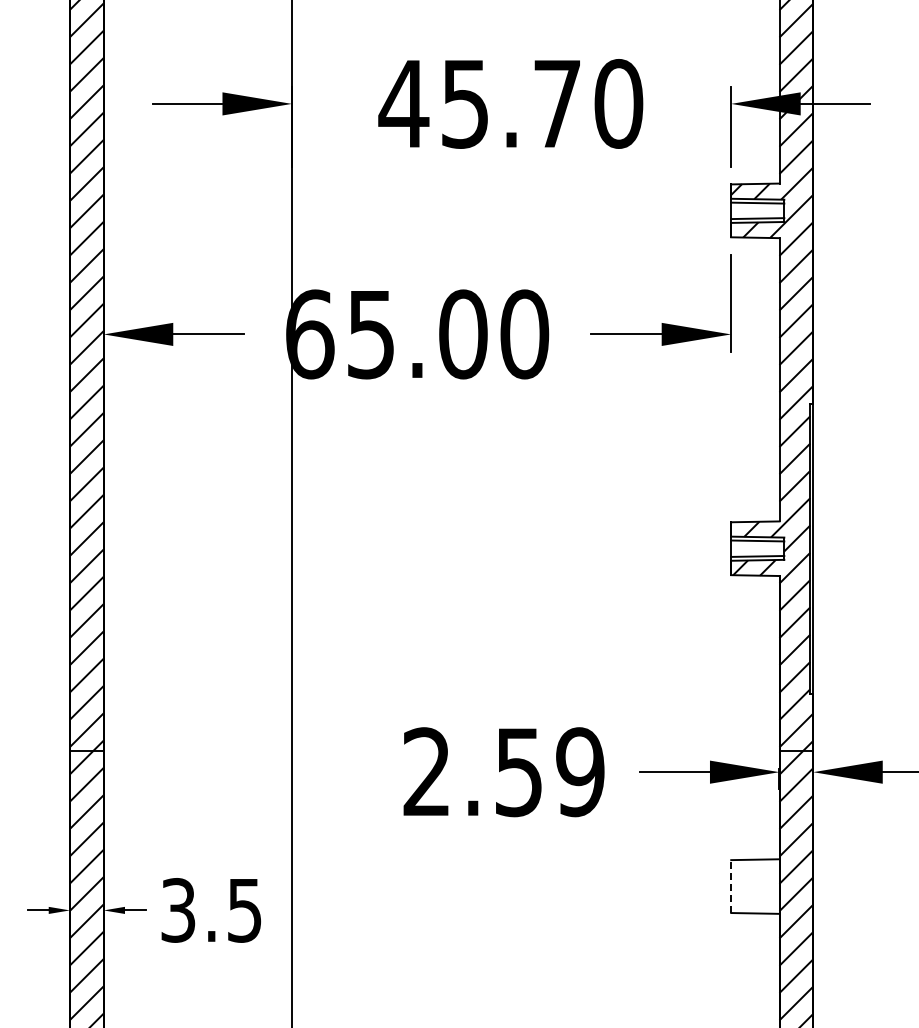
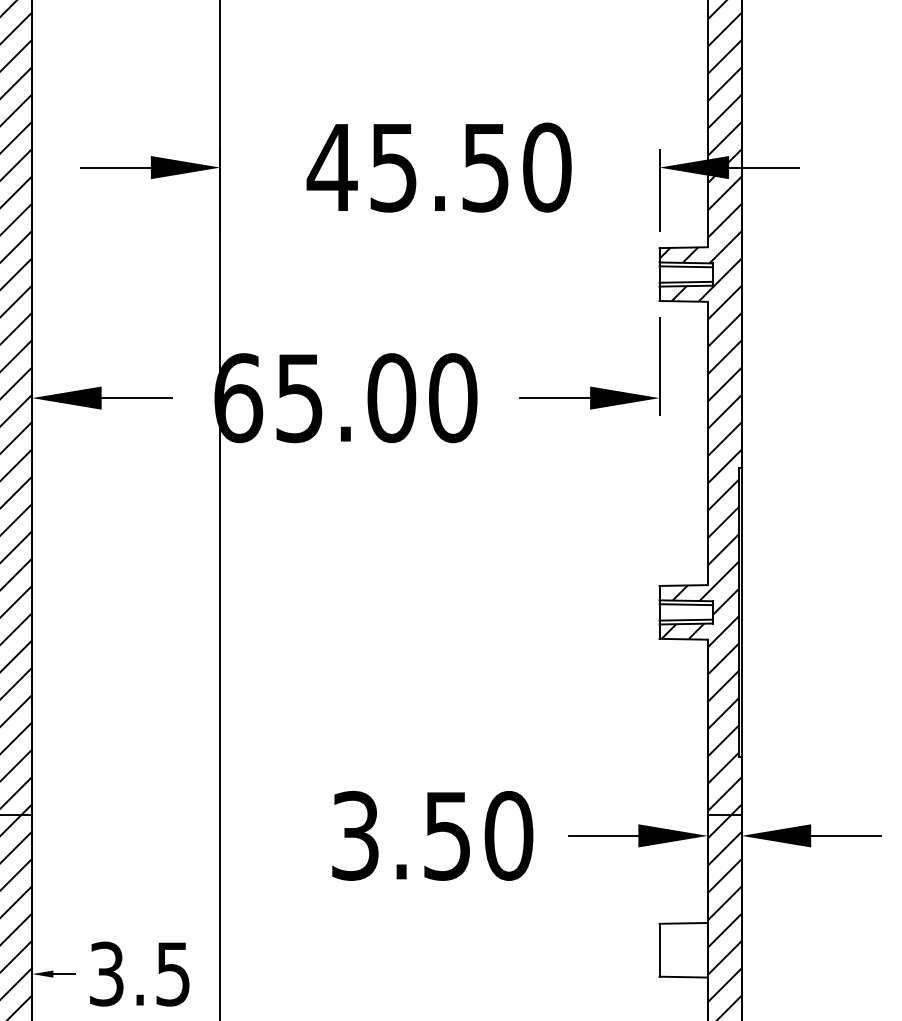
text: (556, 104) -> (484, 168), 45.70 -> 45.50
text: (503, 772) -> (431, 836), 2.59 -> 3.50
line: (731, 886) -> (659, 950), dashed -> solid

